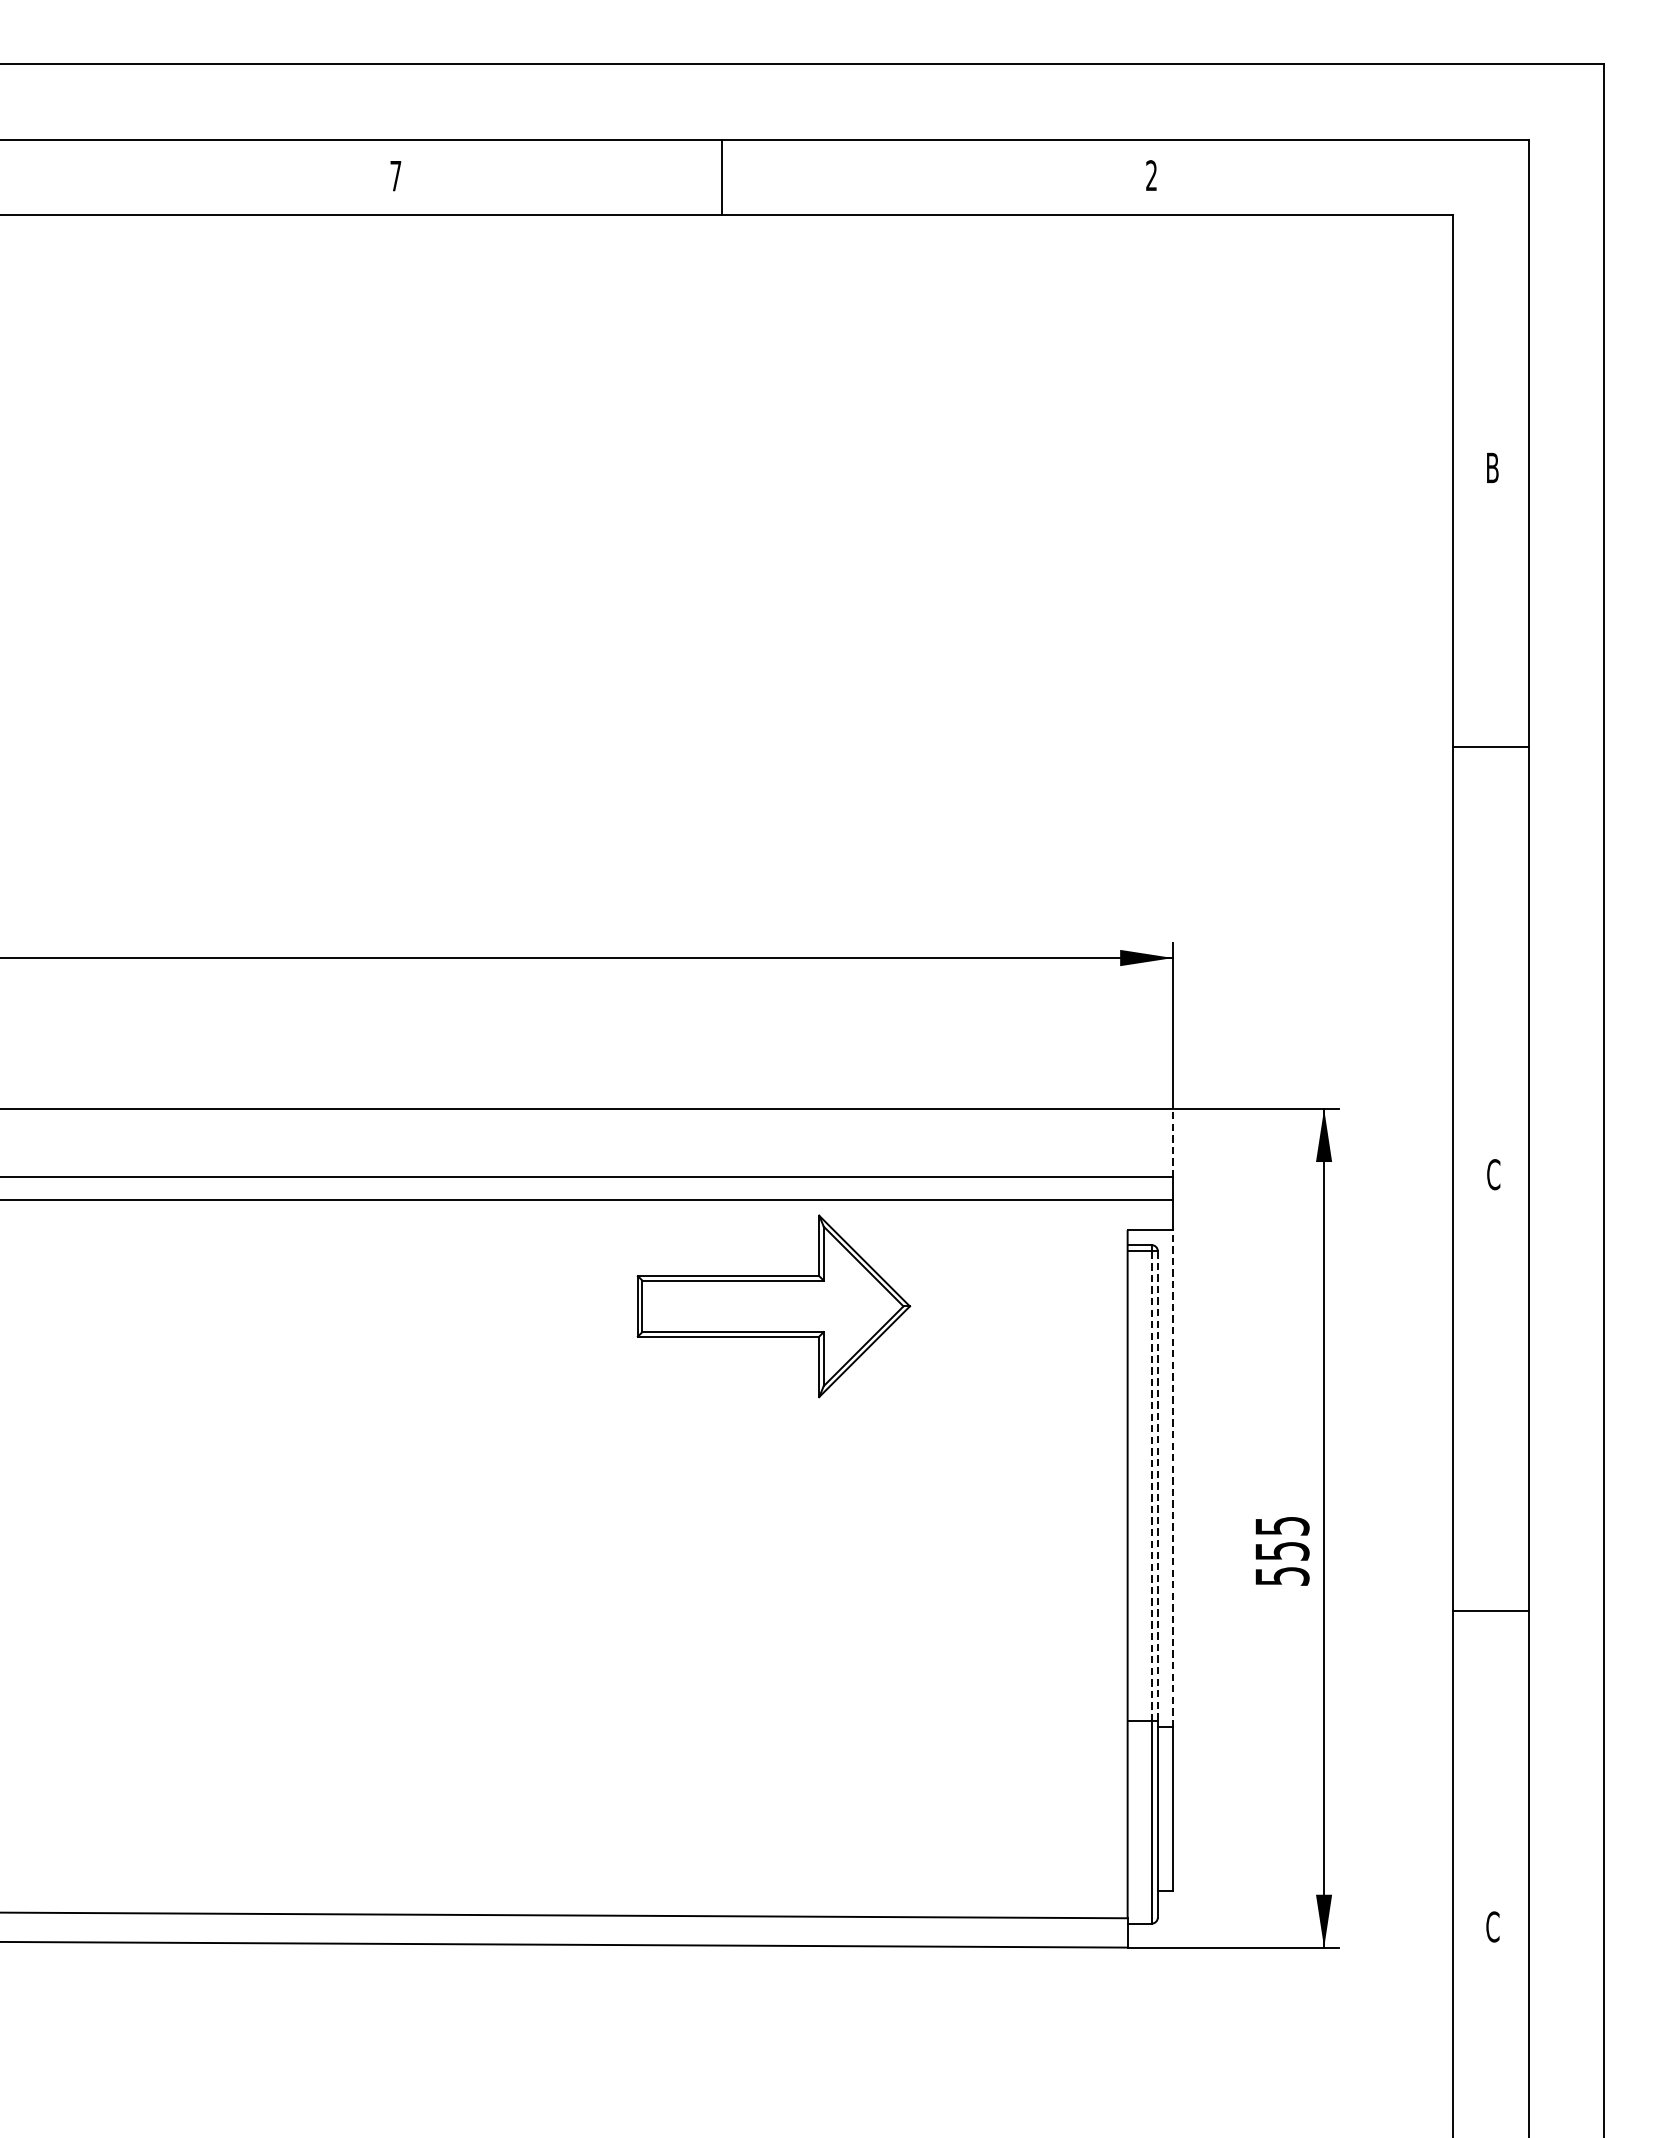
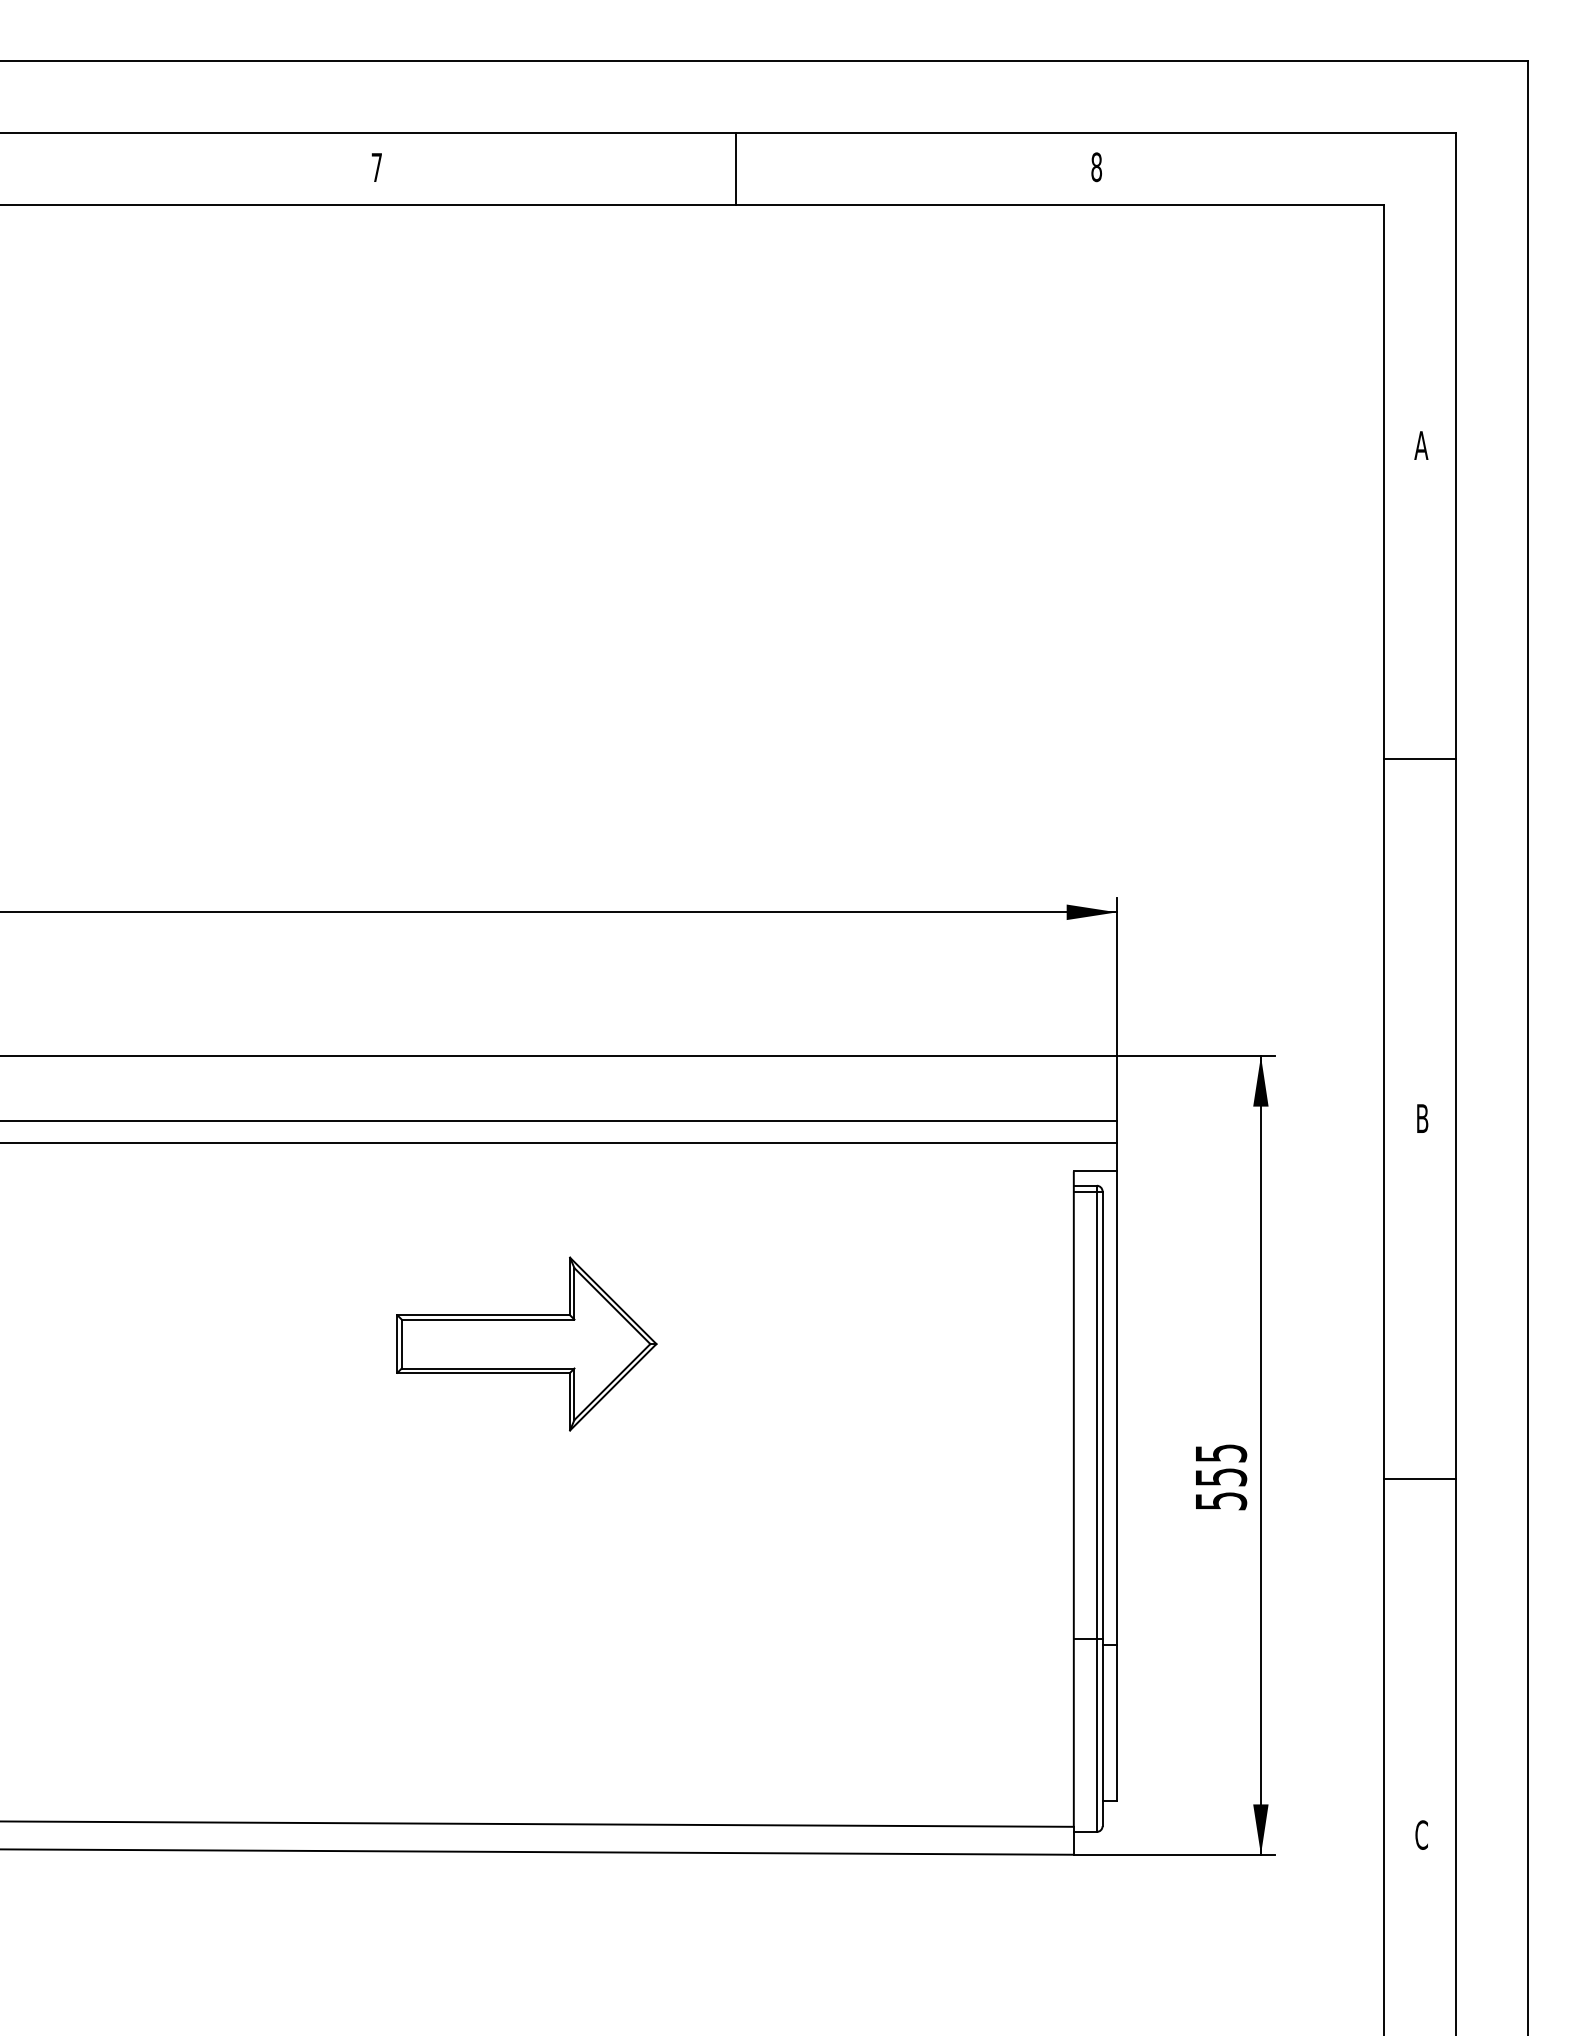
text: (1151, 175) -> (1096, 167), 2 -> 8
line: (722, 177) -> (736, 168), moved
text: (1492, 467) -> (1421, 445), B -> A
line: (1490, 747) -> (1419, 759), moved
line: (1172, 1143) -> (1116, 1088), dashed -> solid
text: (1493, 1174) -> (1422, 1118), C -> B
part: (773, 1305) -> (526, 1343), moved
line: (1172, 1479) -> (1116, 1408), dashed -> solid
line: (1151, 1486) -> (1096, 1415), dashed -> solid
line: (1157, 1486) -> (1102, 1415), dashed -> solid
line: (1490, 1611) -> (1419, 1478), moved

